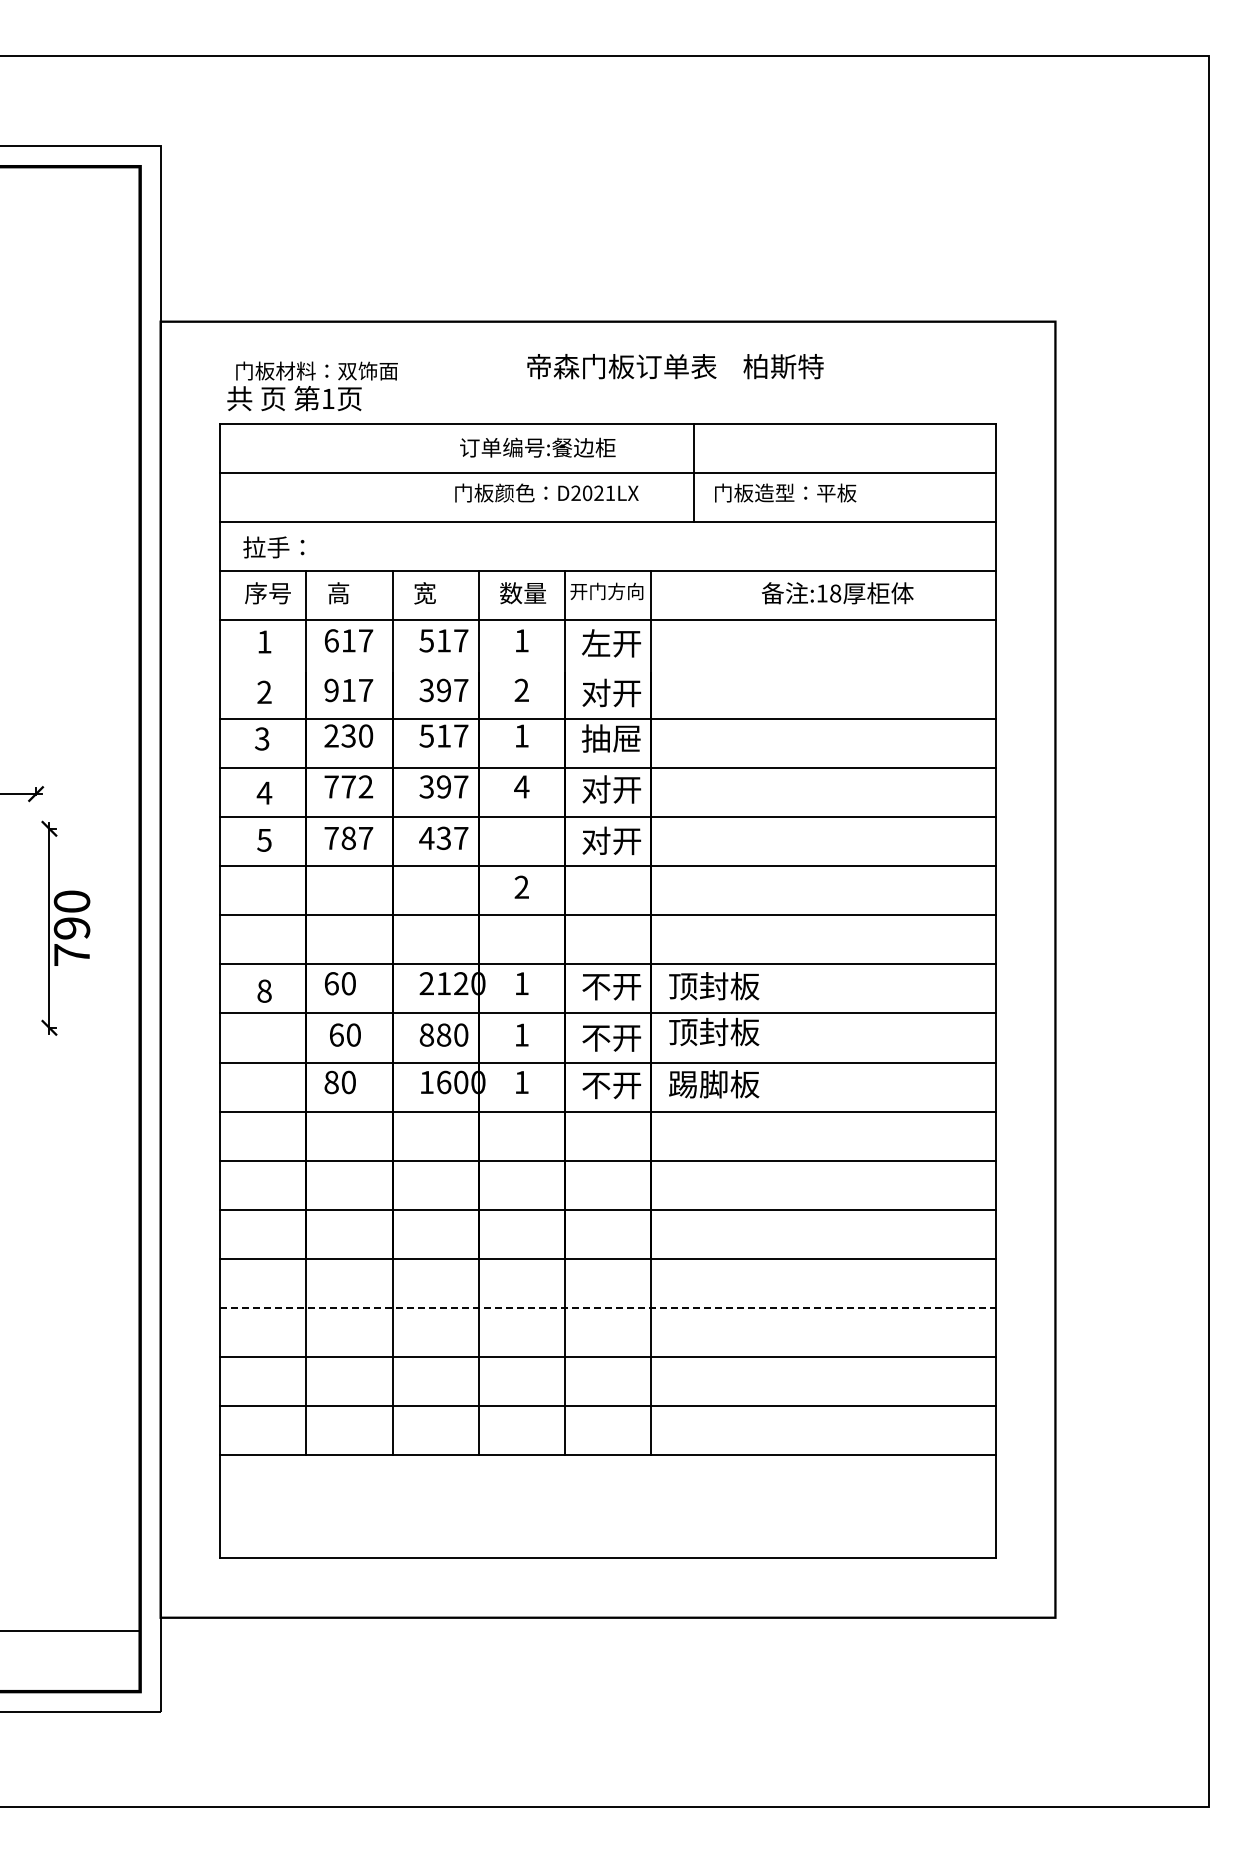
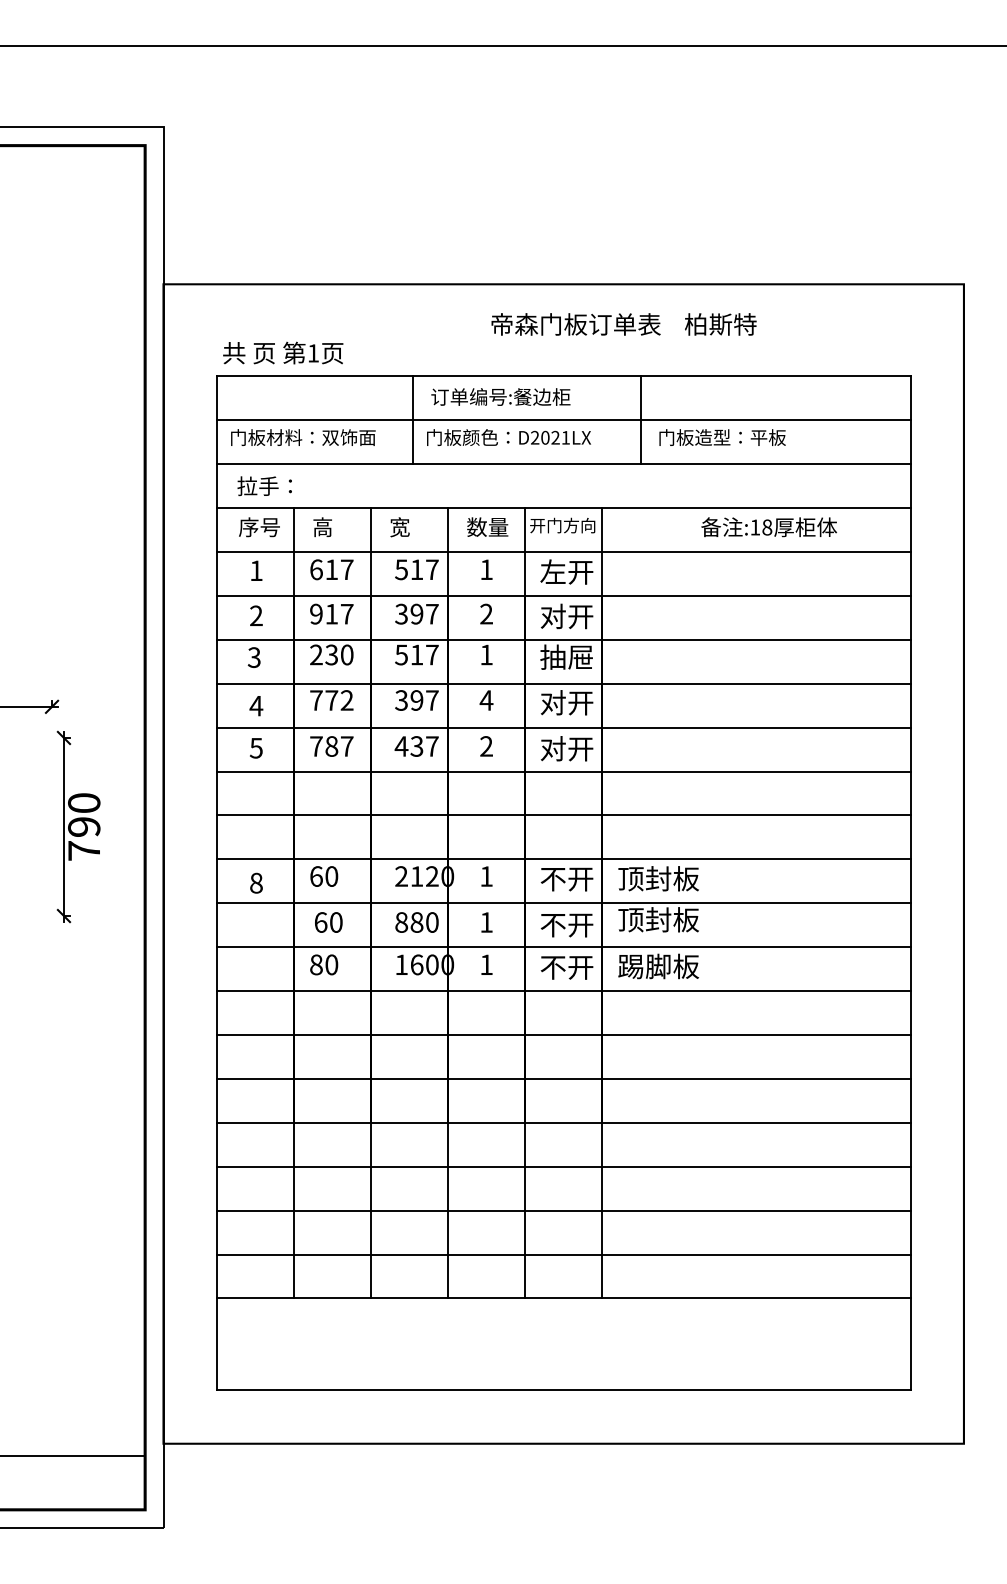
text: (316, 370) -> (302, 437), moved
line: (439, 472) -> (412, 419), added
line: (608, 669) -> (564, 595), added
text: (521, 886) -> (486, 745), moved
line: (608, 1308) -> (564, 1167), dashed -> solid

